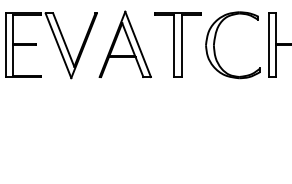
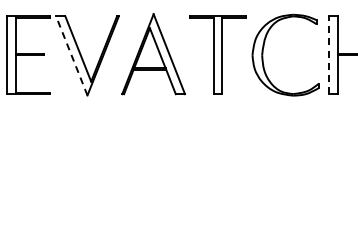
line: (58, 45) -> (71, 55), solid -> dashed
line: (268, 45) -> (329, 55), solid -> dashed

